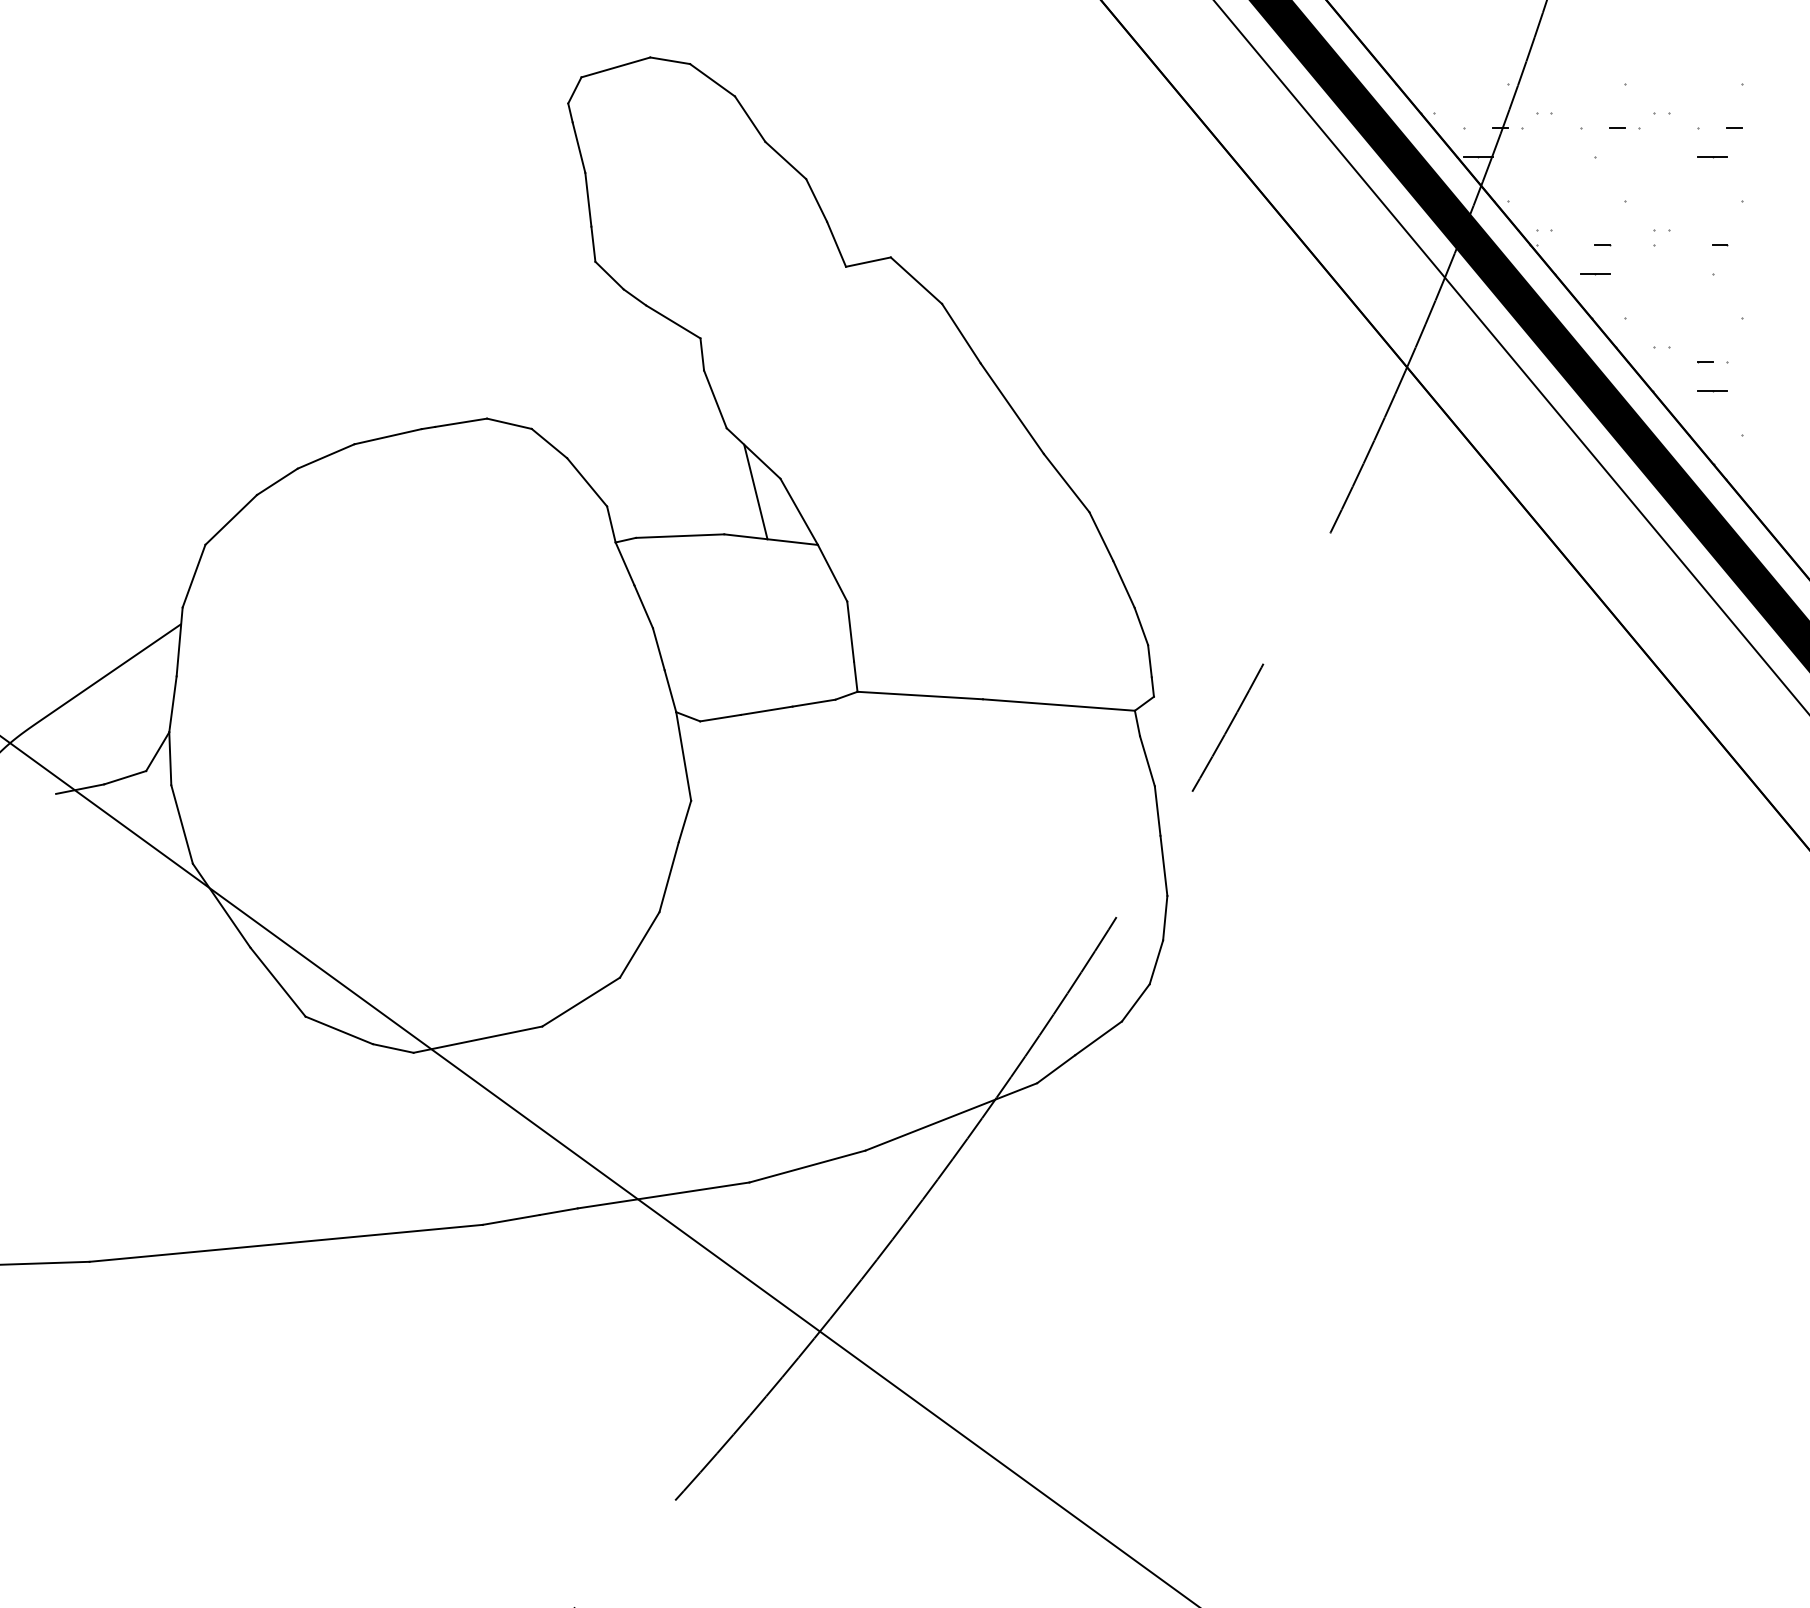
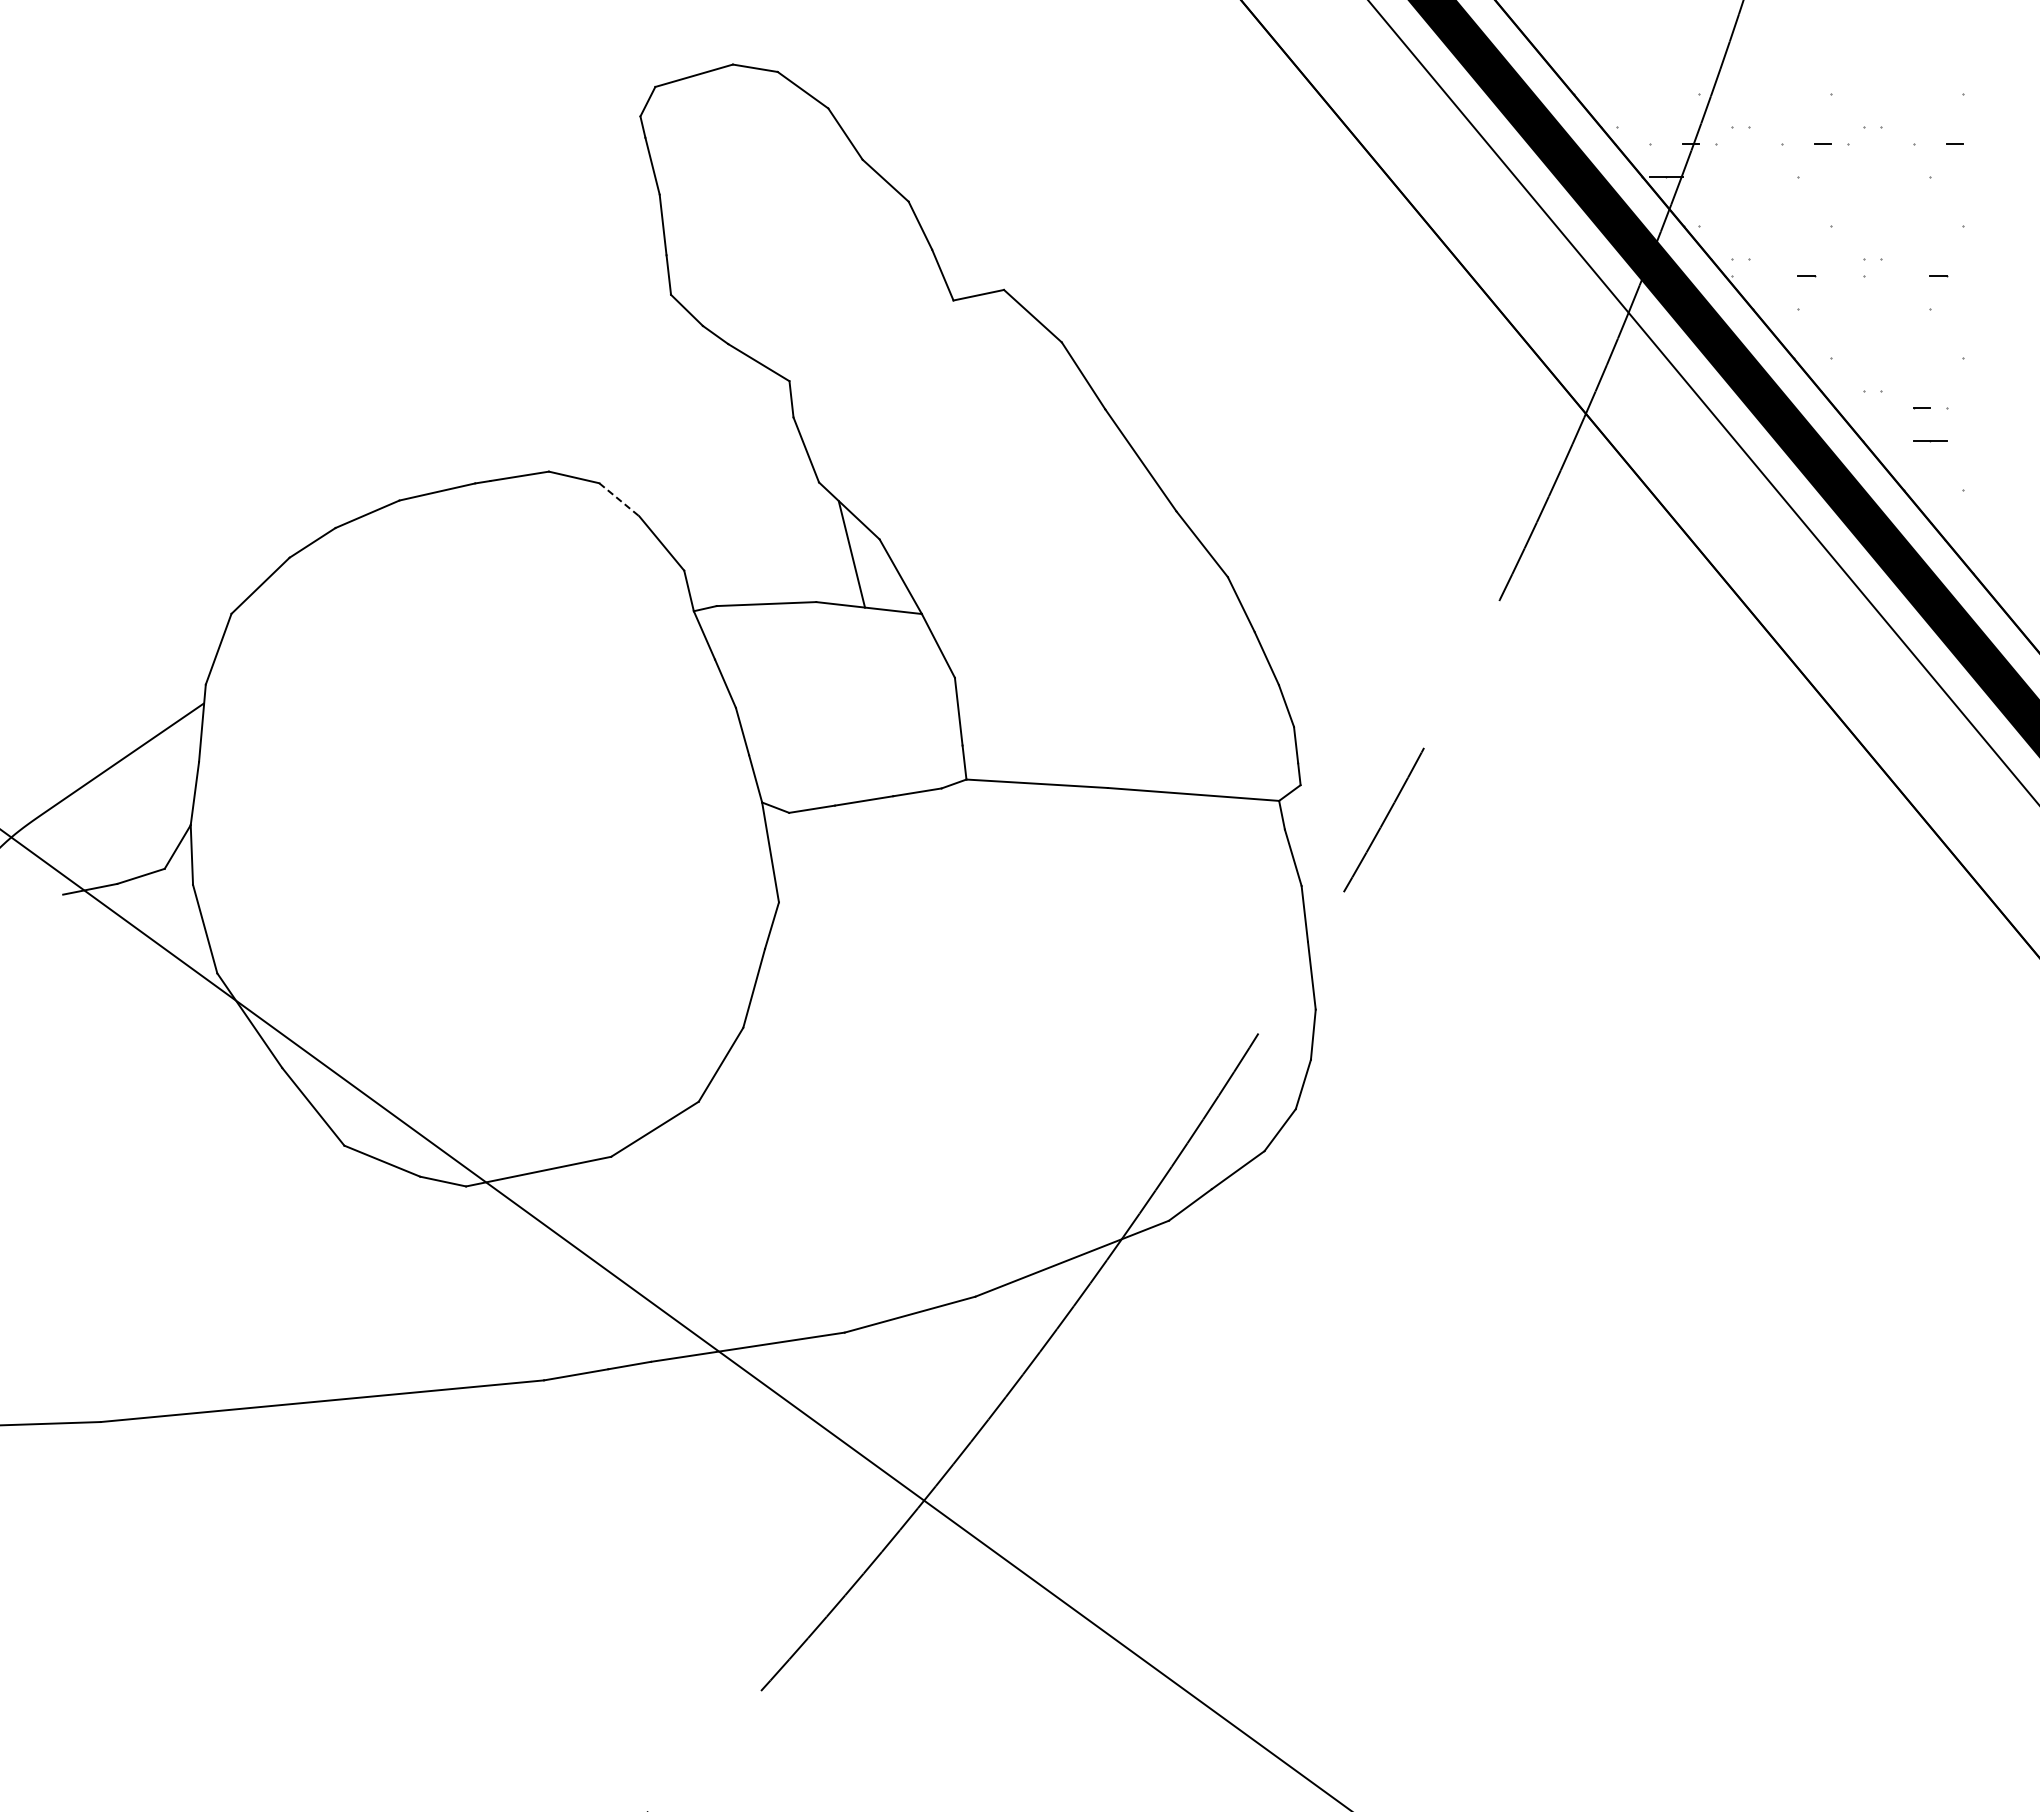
line: (1711, 156) -> (1929, 176), removed
line: (1594, 273) -> (1797, 308), removed
line: (549, 443) -> (619, 499), solid -> dashed

